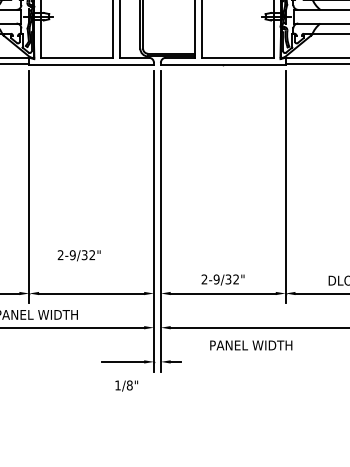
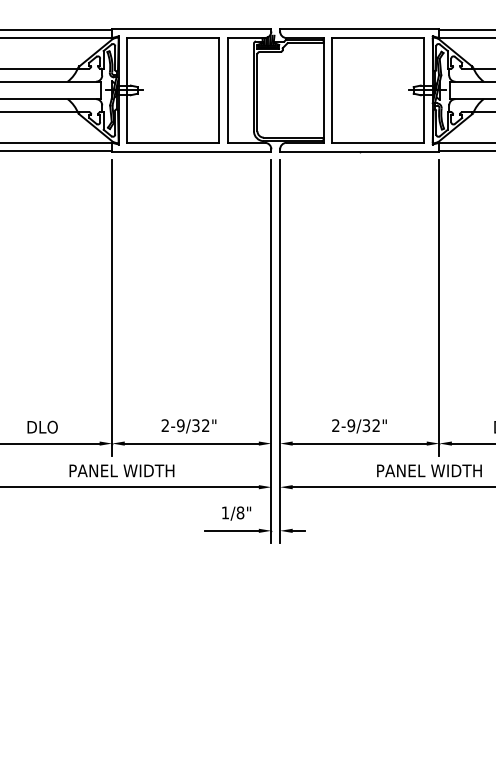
text: (78, 255) -> (188, 426), moved
text: (251, 345) -> (429, 470), moved
text: (126, 385) -> (236, 513), moved

